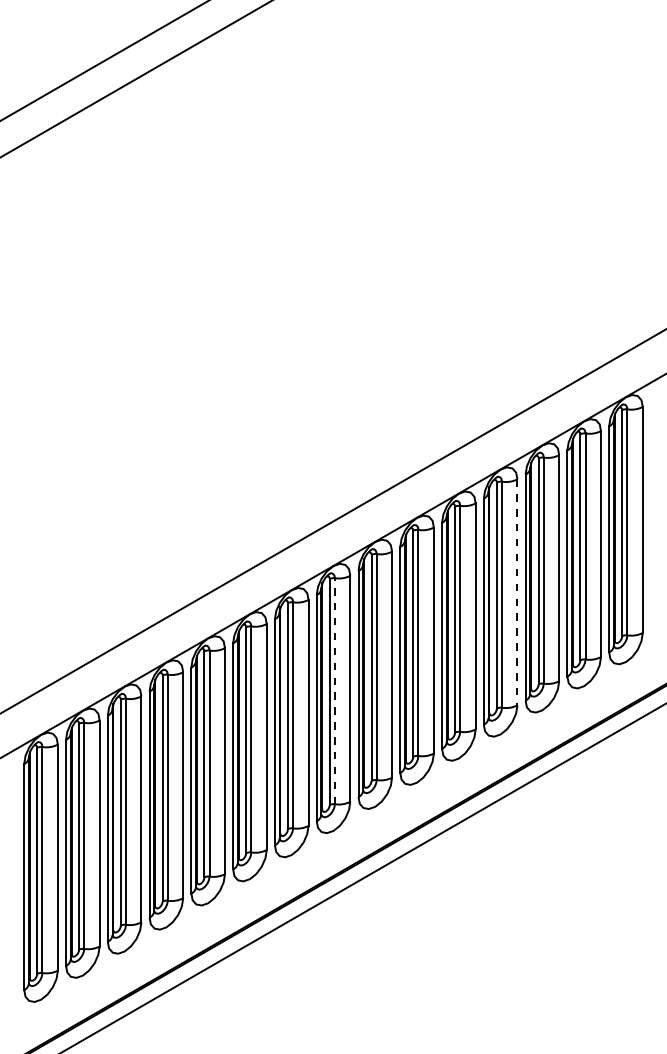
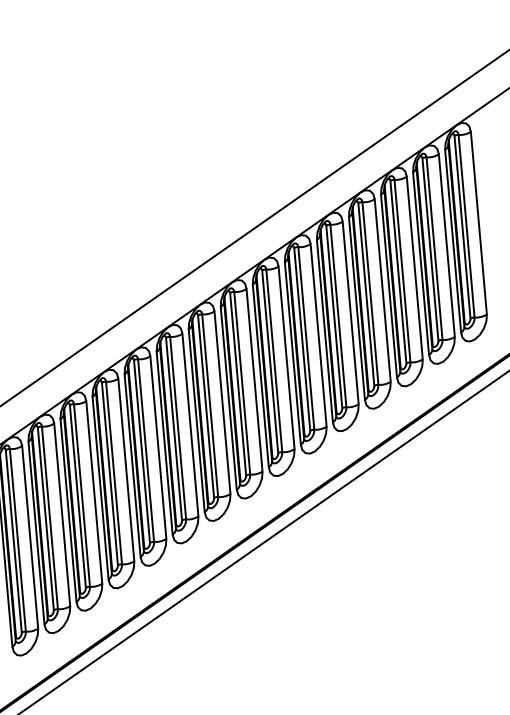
line: (517, 592) -> (382, 290), dashed -> solid
line: (334, 690) -> (241, 382), dashed -> solid

